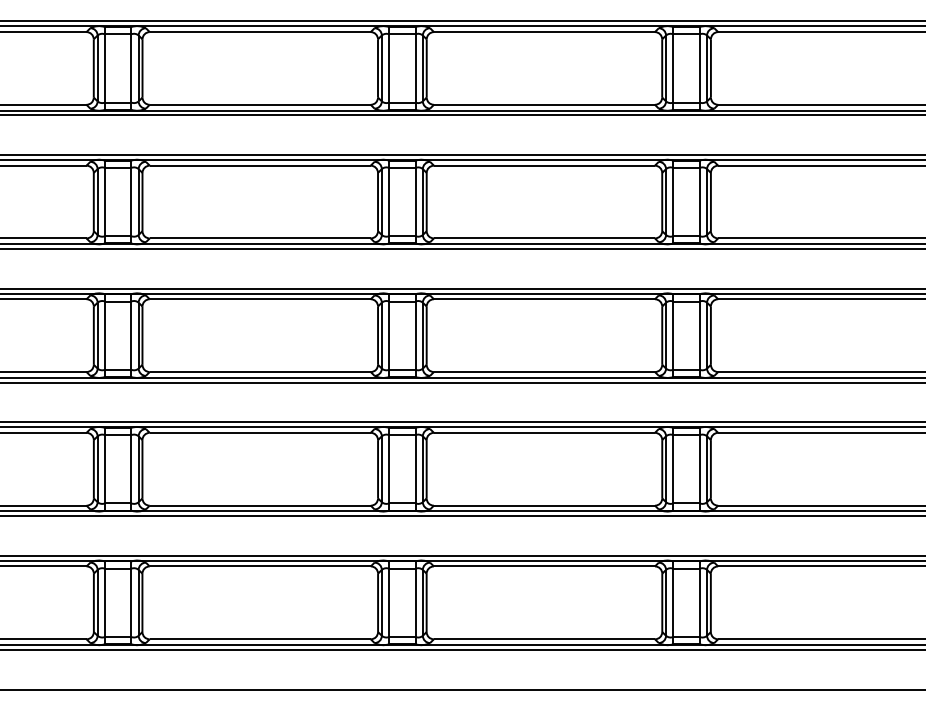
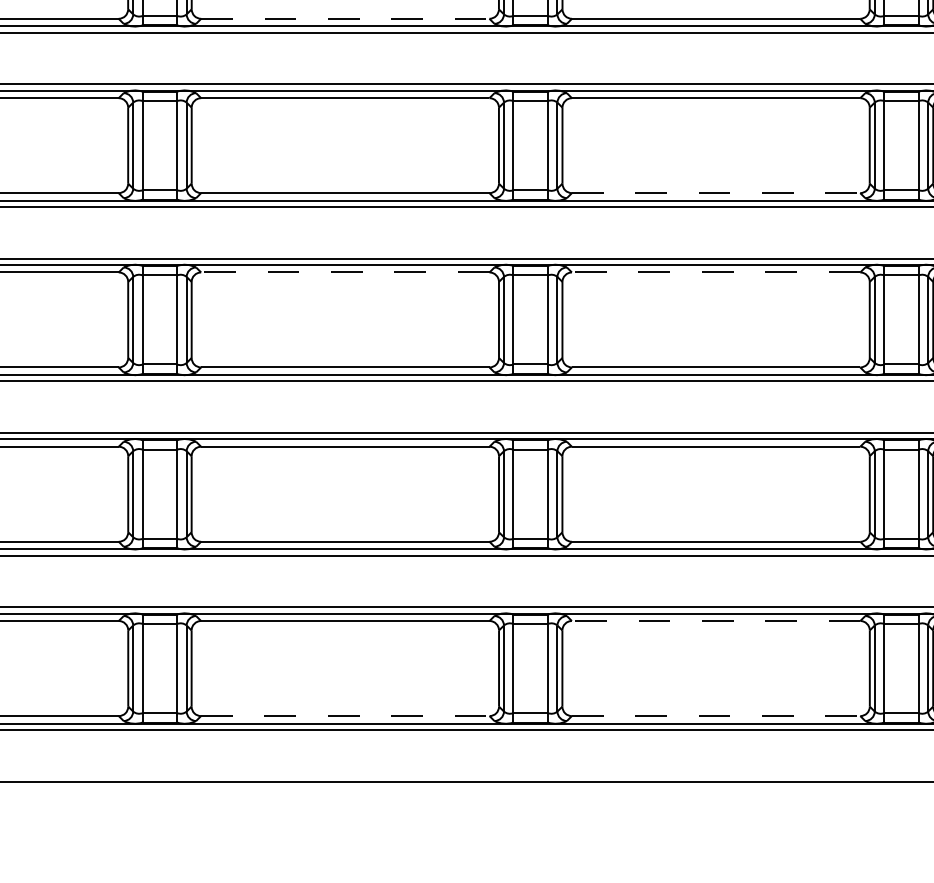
line: (260, 104) -> (345, 18), solid -> dashed
line: (544, 238) -> (716, 193), solid -> dashed
line: (260, 299) -> (345, 272), solid -> dashed
line: (544, 299) -> (716, 272), solid -> dashed
line: (544, 566) -> (716, 621), solid -> dashed
line: (260, 639) -> (345, 716), solid -> dashed
line: (544, 639) -> (716, 716), solid -> dashed

